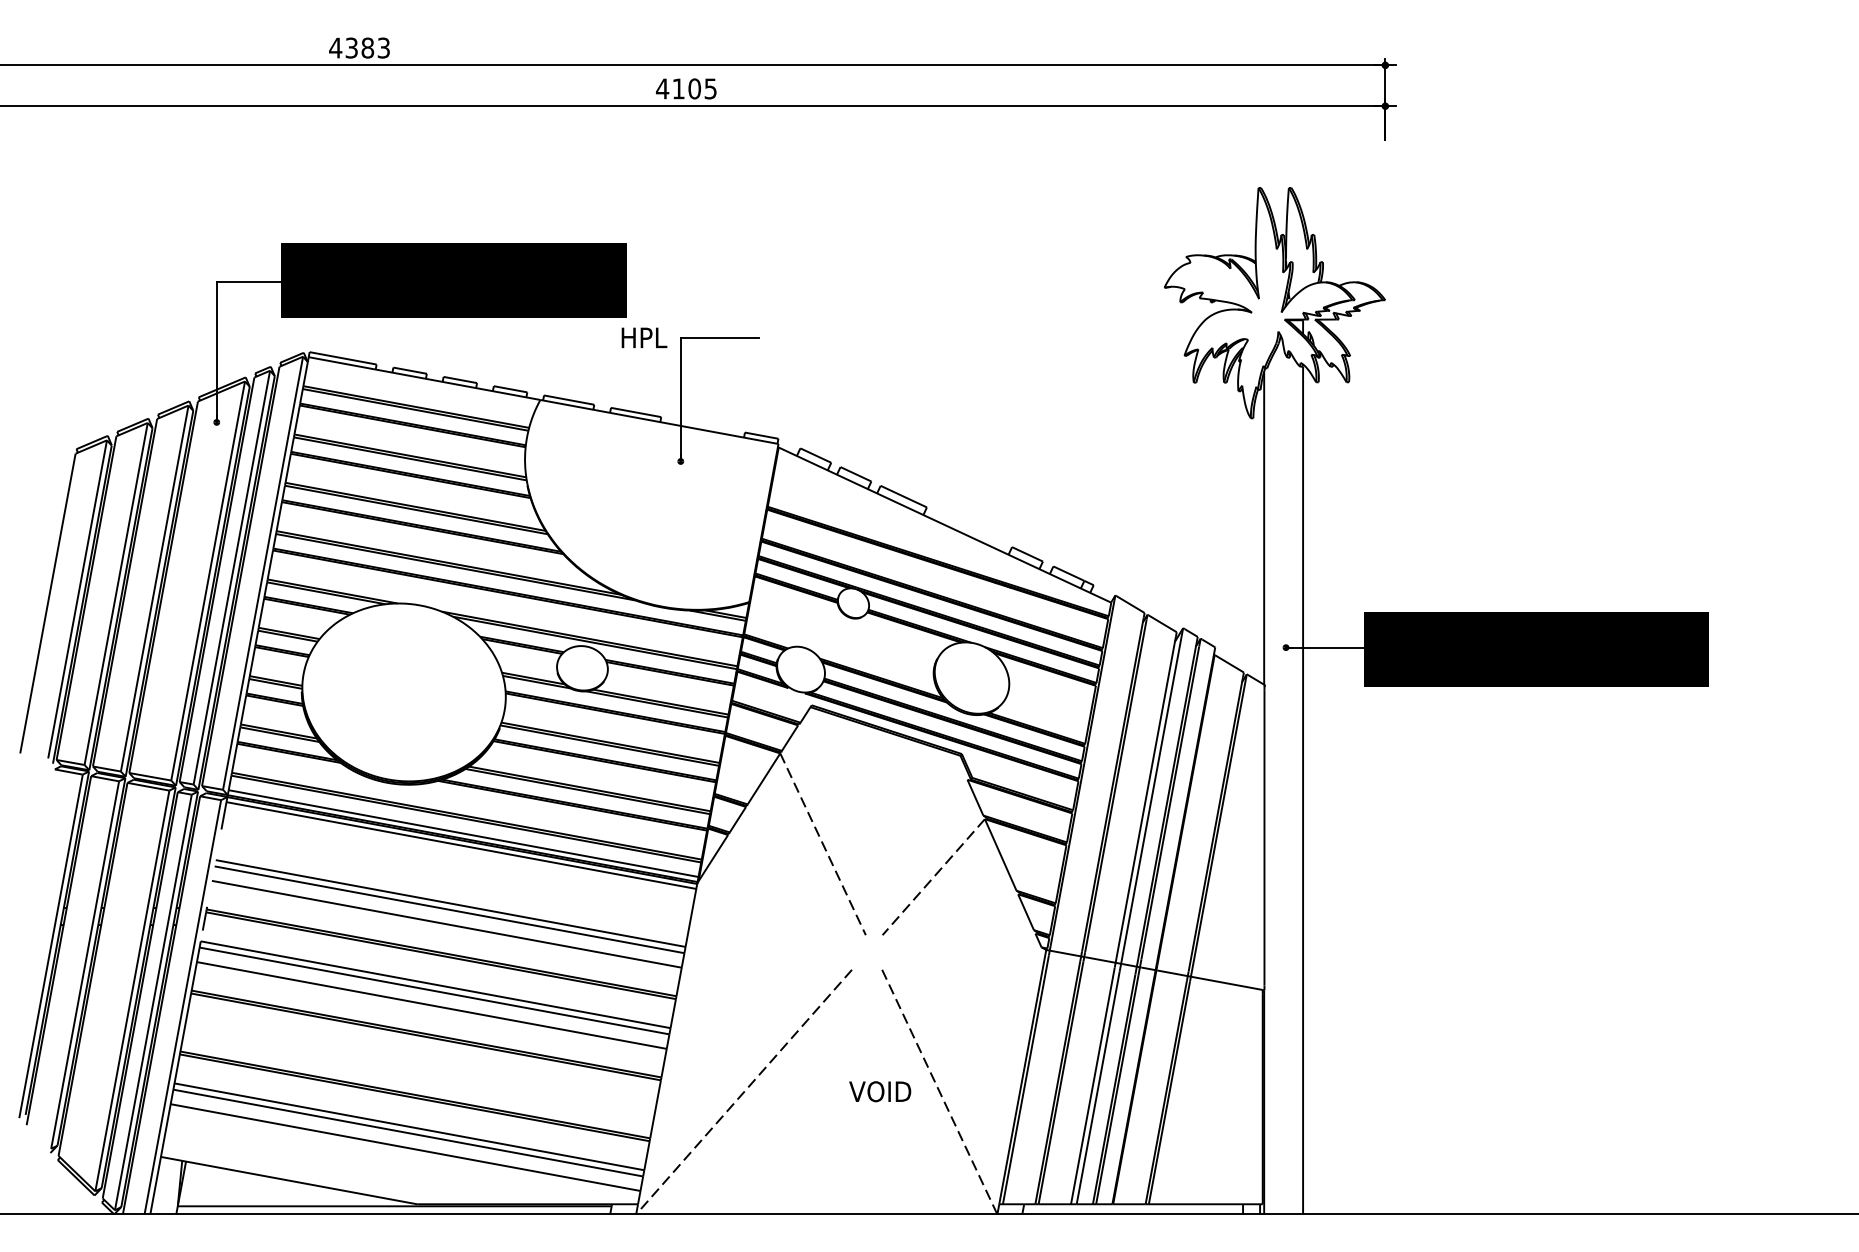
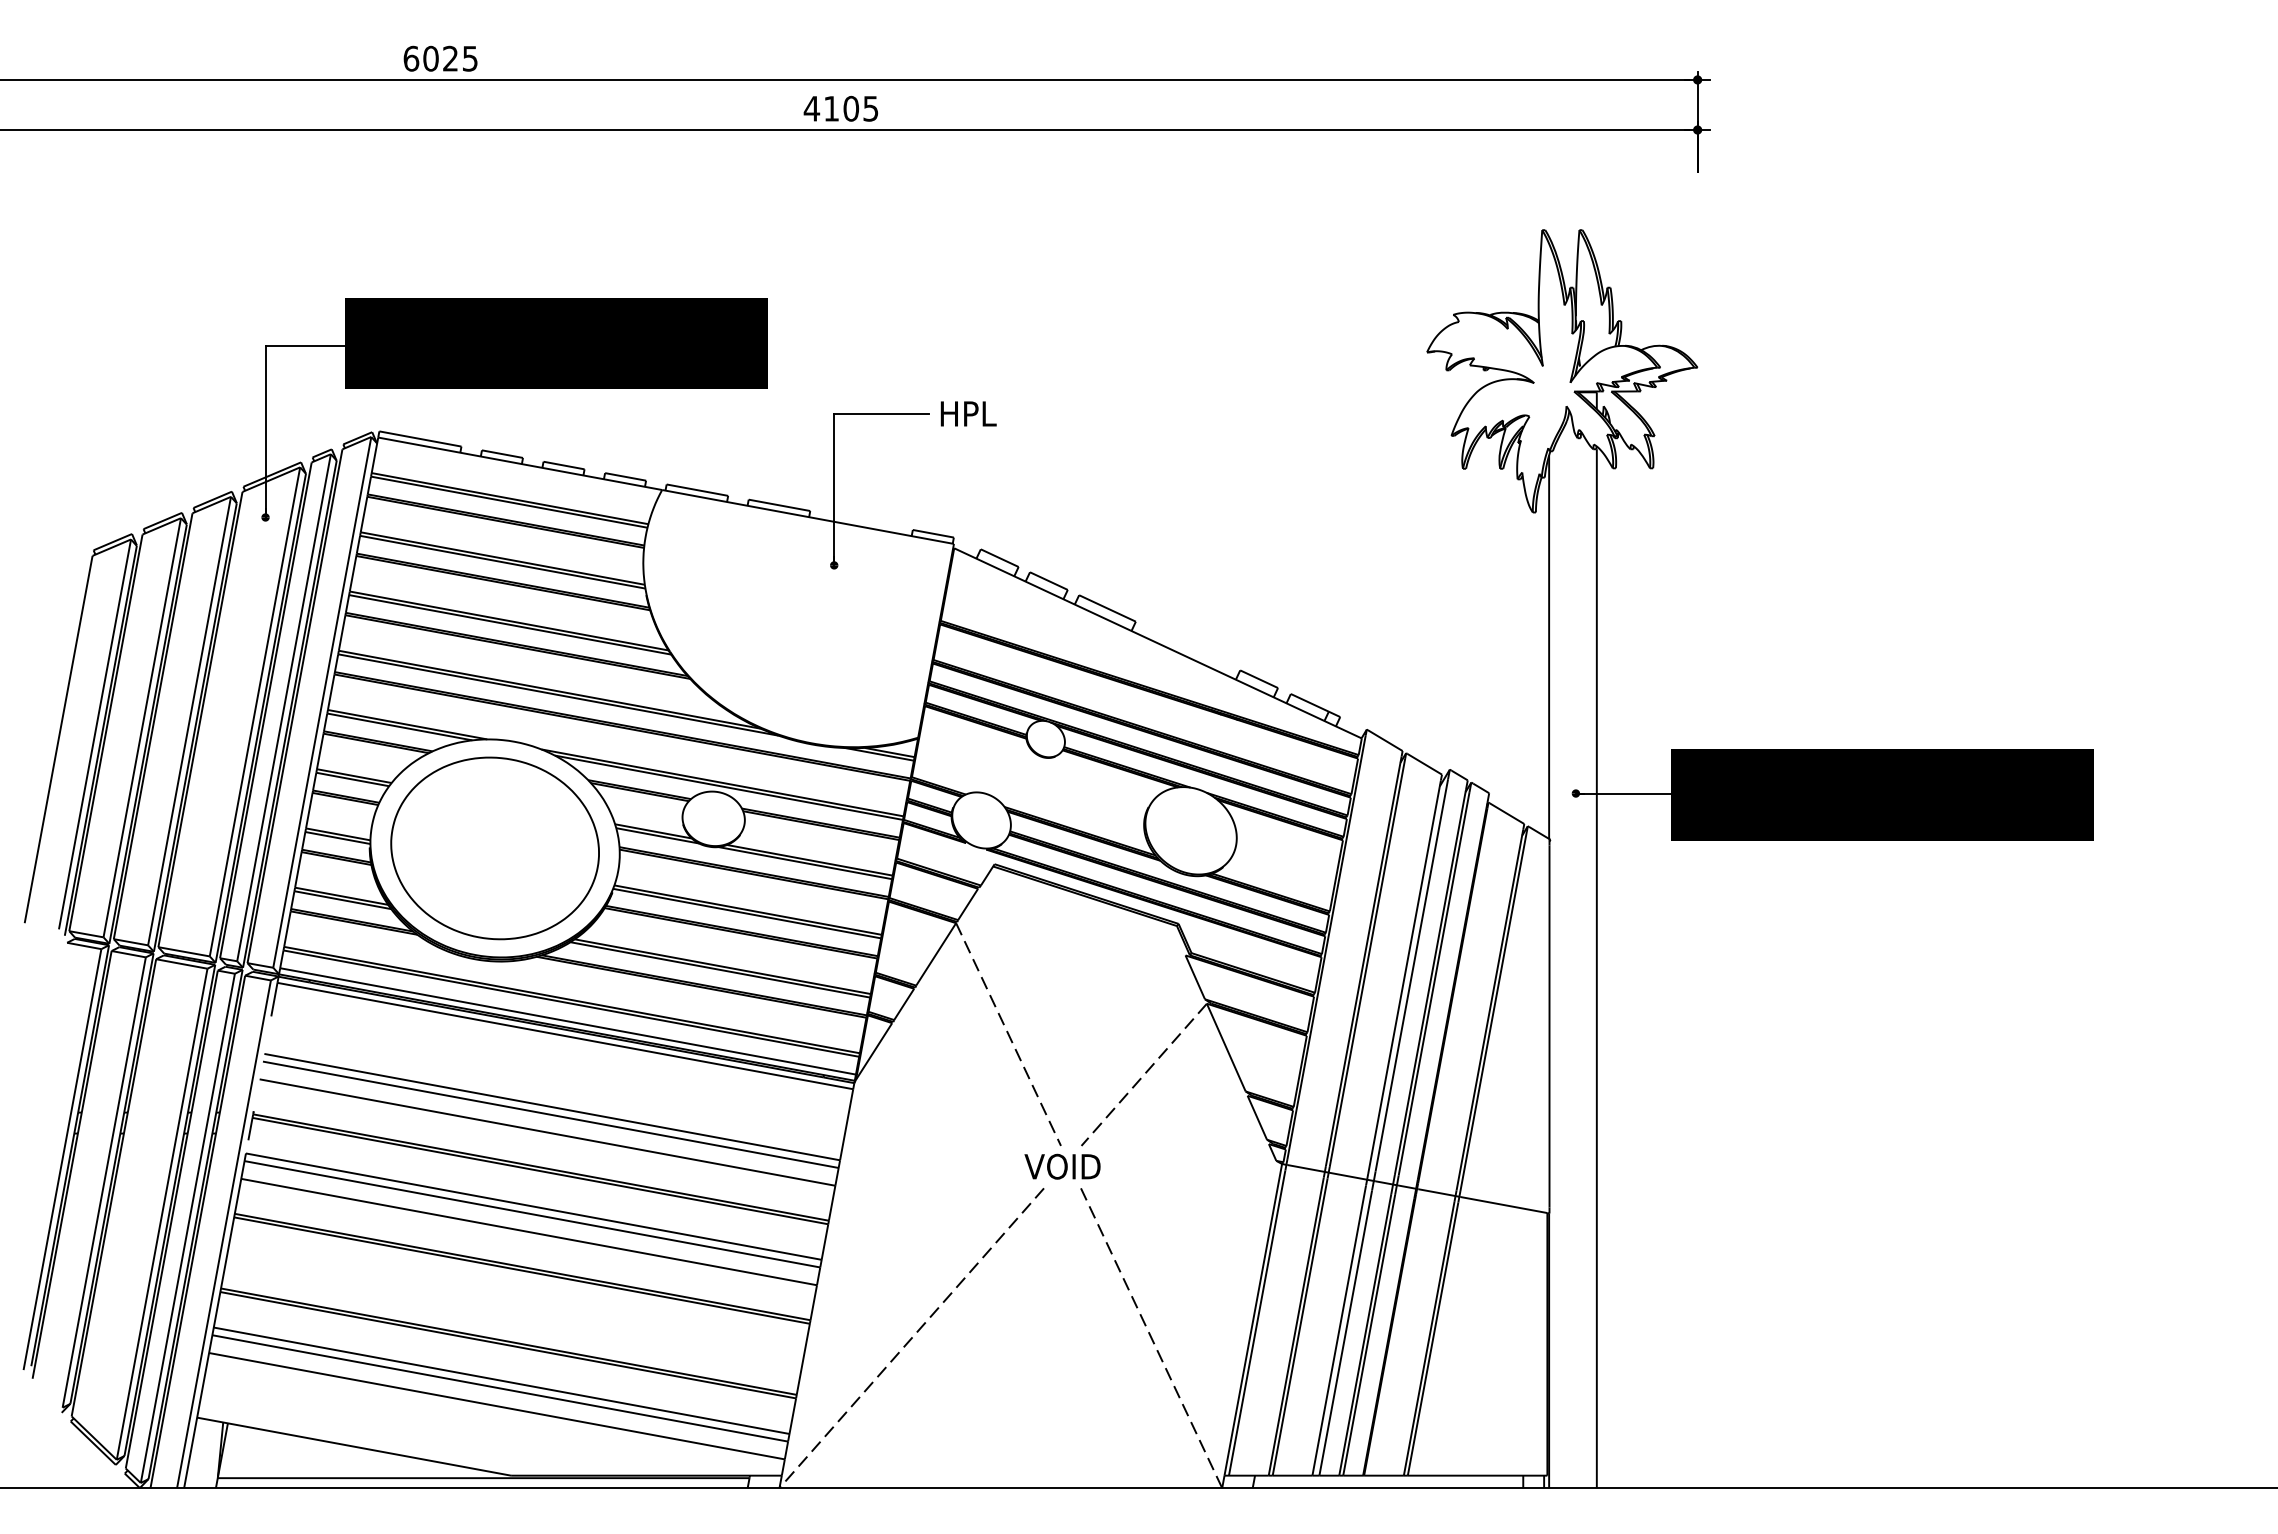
text: (359, 47) -> (440, 58), 4383 -> 6025
text: (644, 337) -> (968, 413), moved
part: (403, 692) -> (494, 848), added
text: (880, 1091) -> (1062, 1166), moved

